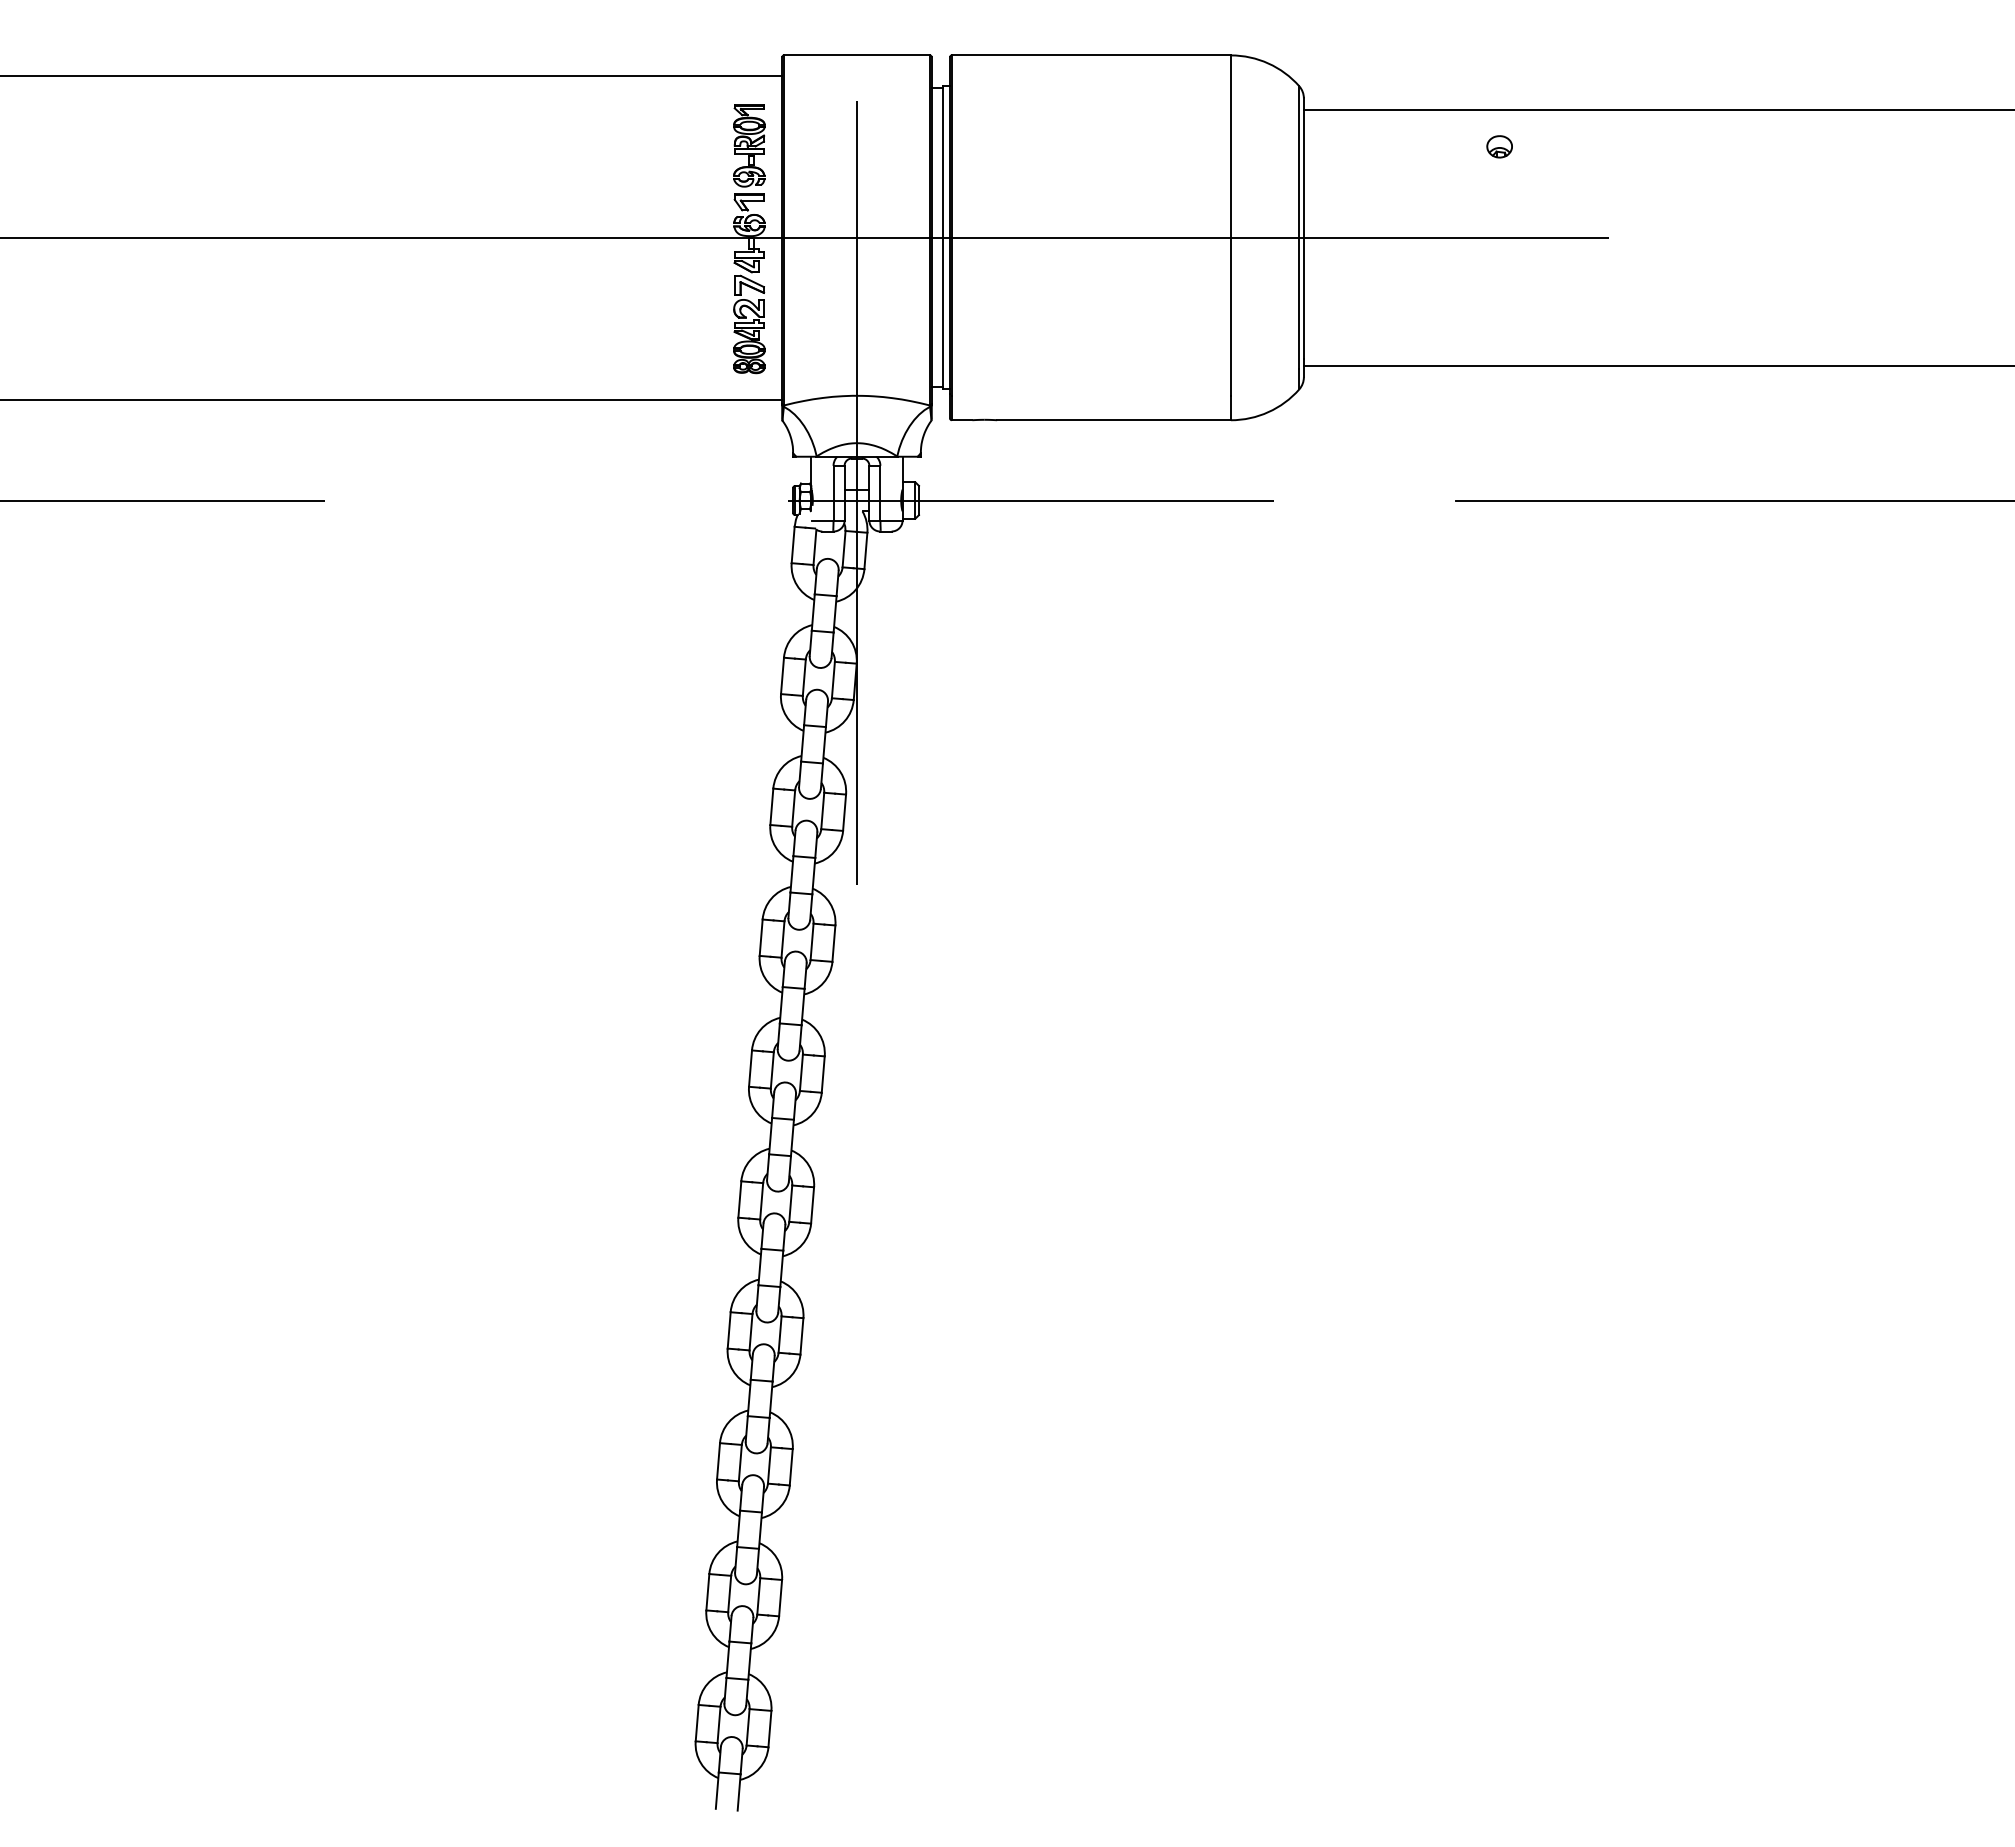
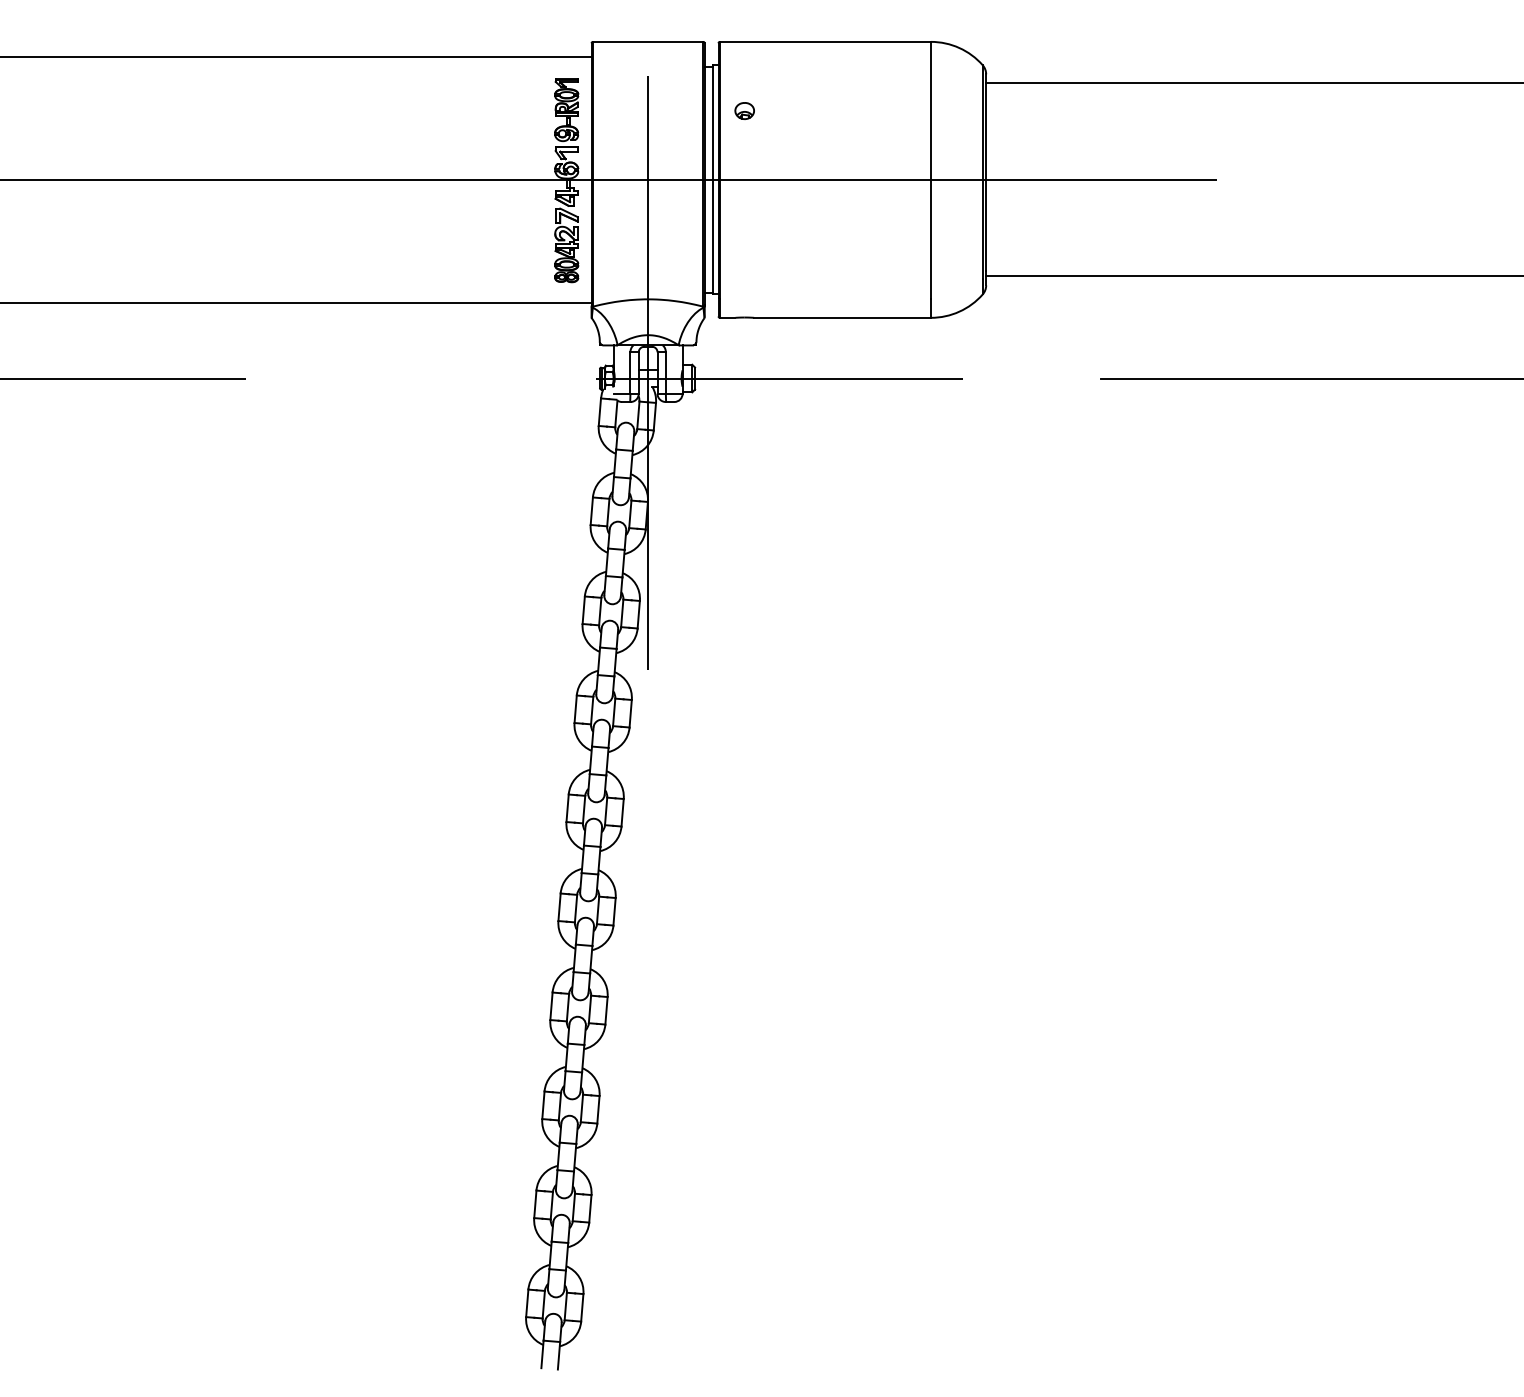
part: (1499, 146) -> (744, 110), moved

